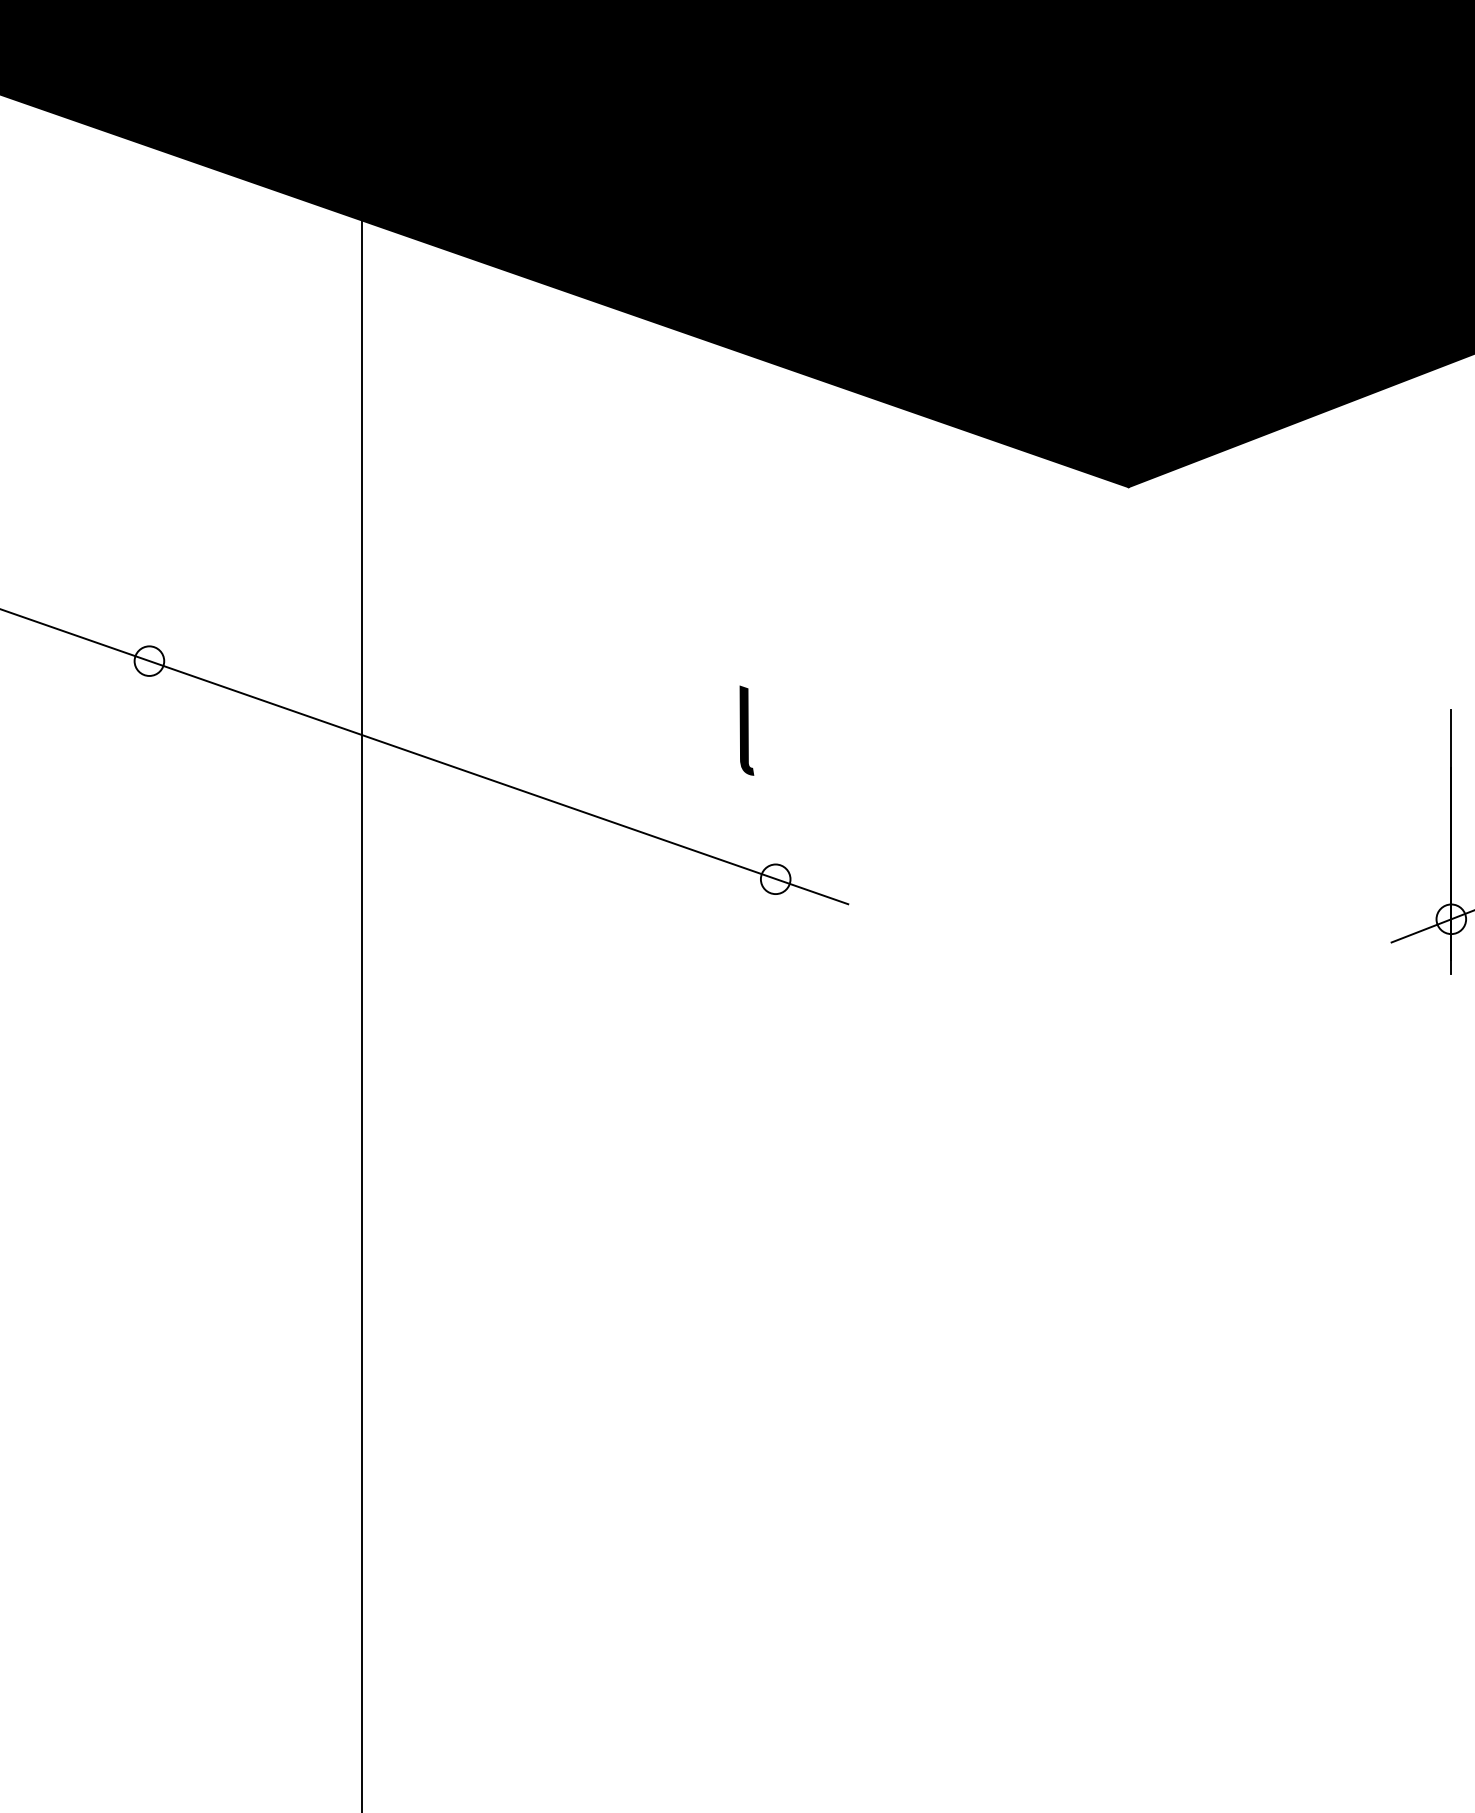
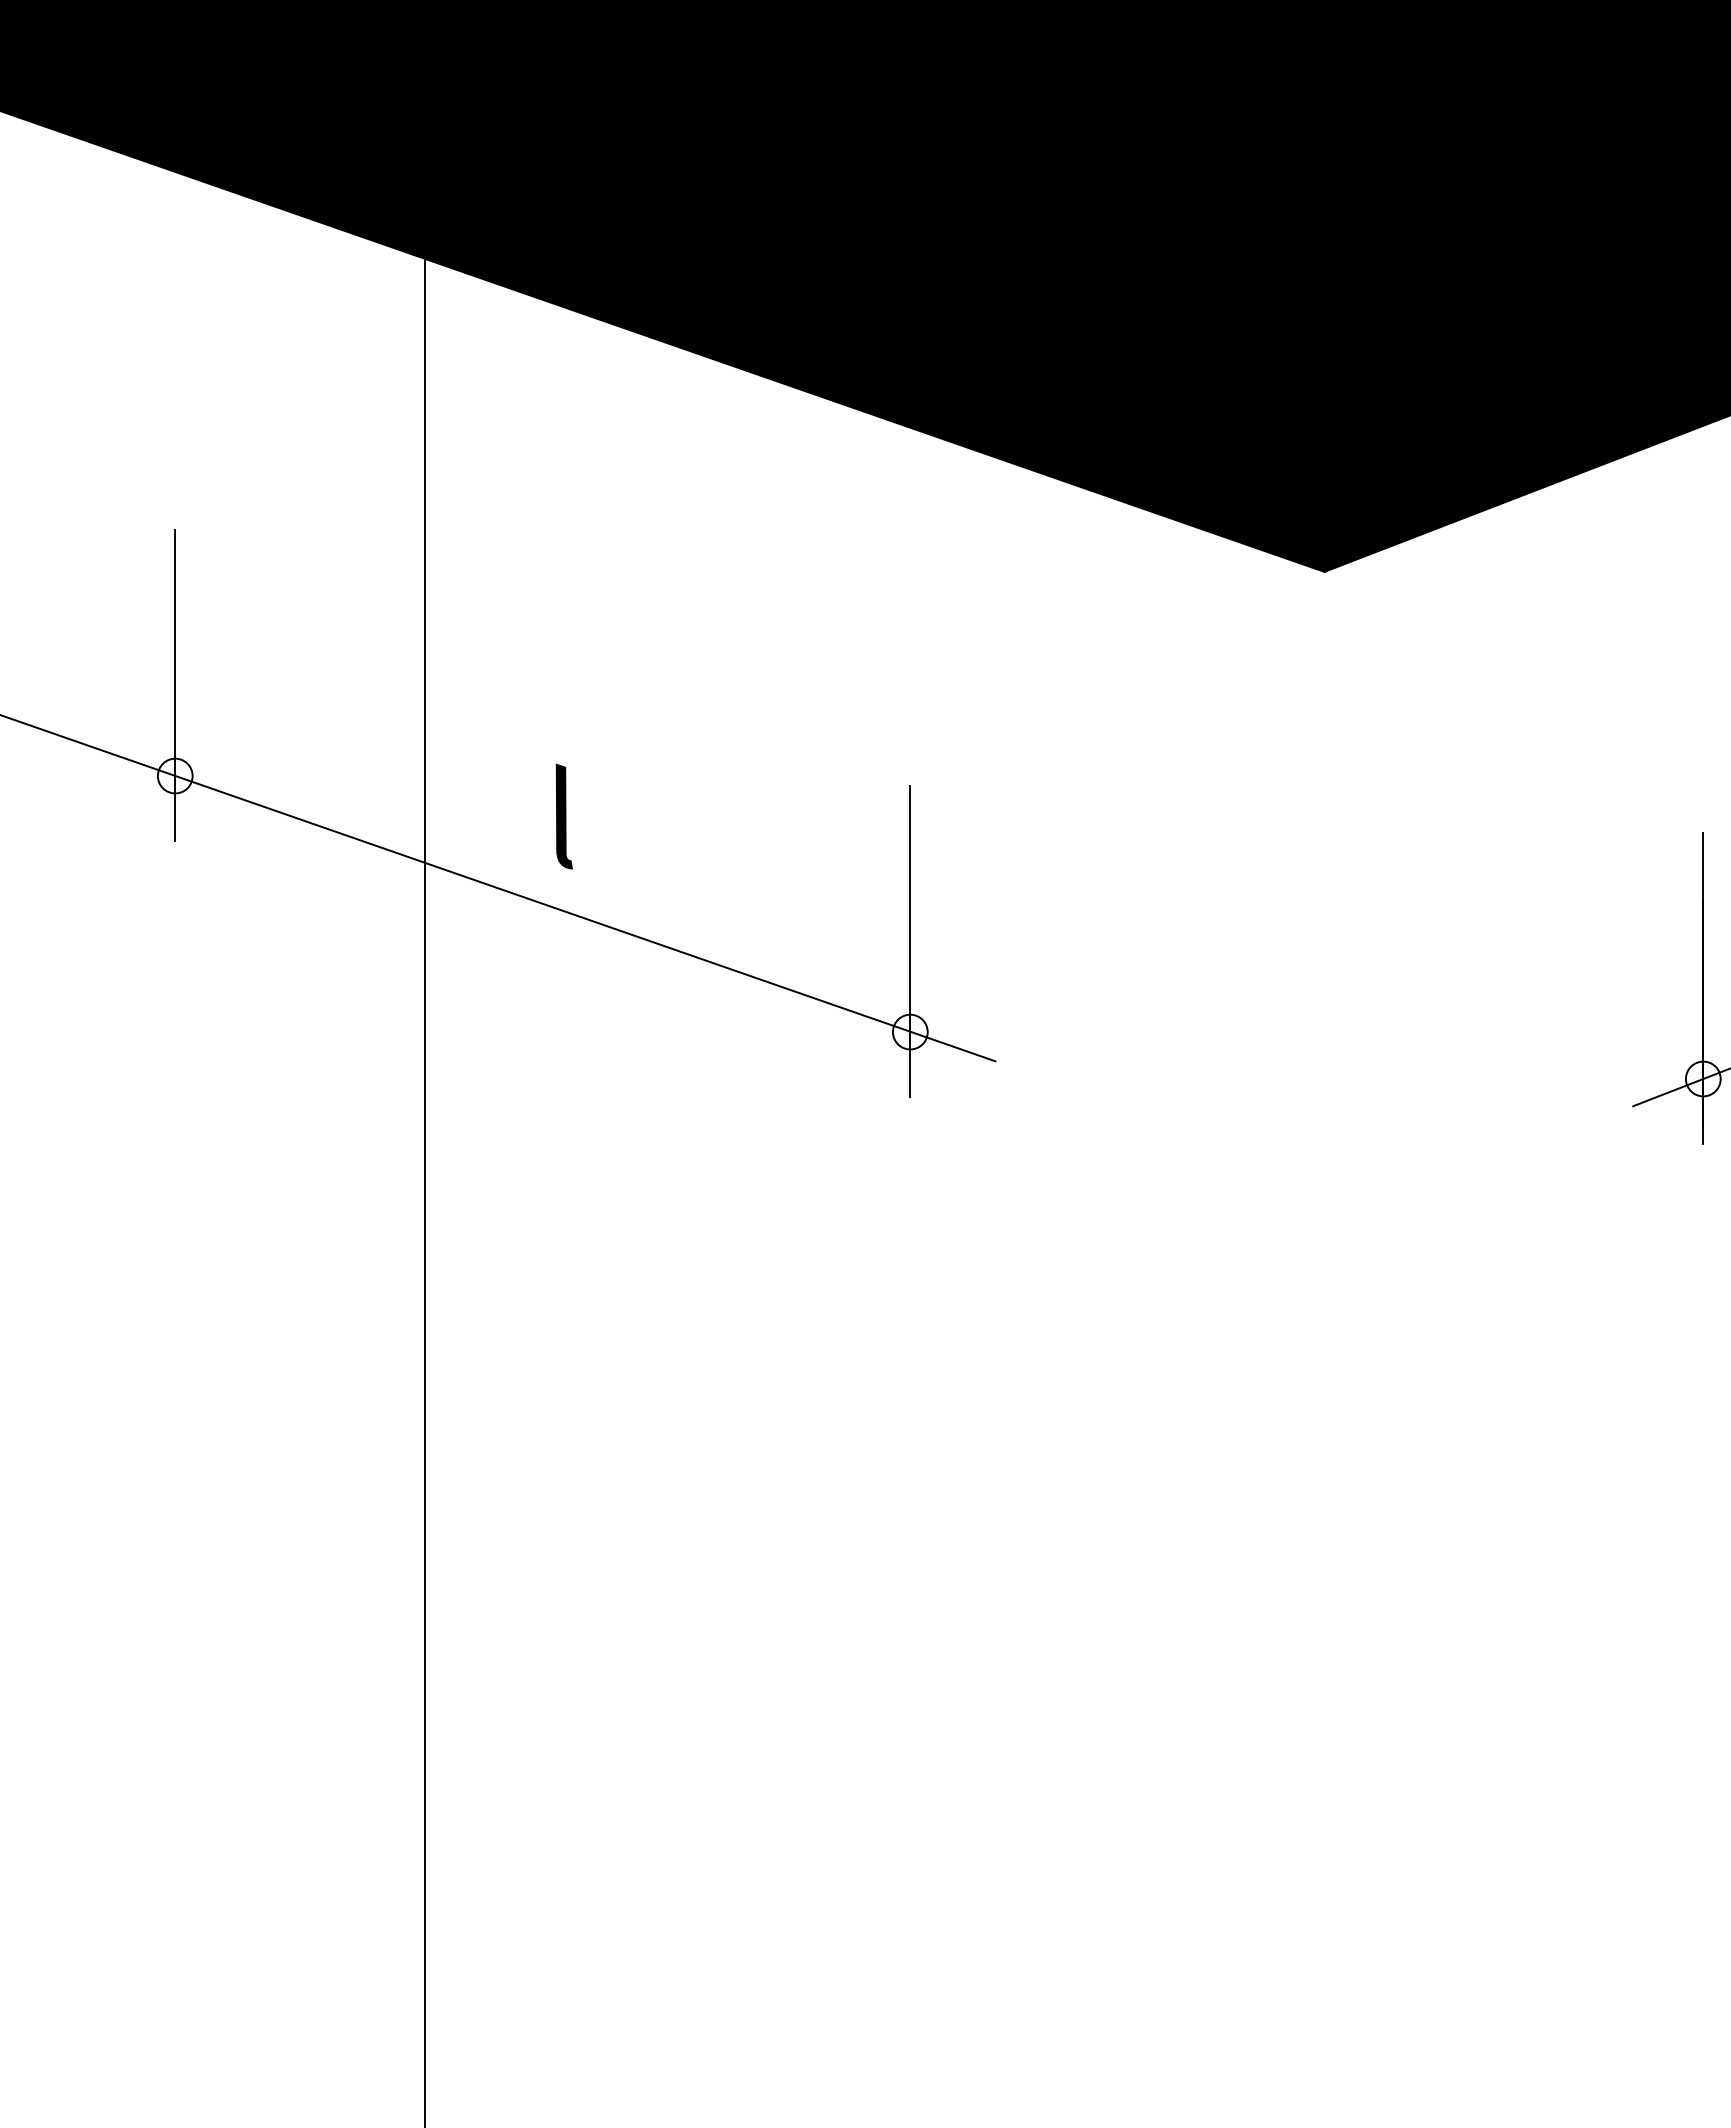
line: (149, 583) -> (175, 684), added
text: (746, 730) -> (563, 816), moved
line: (775, 801) -> (910, 940), added

